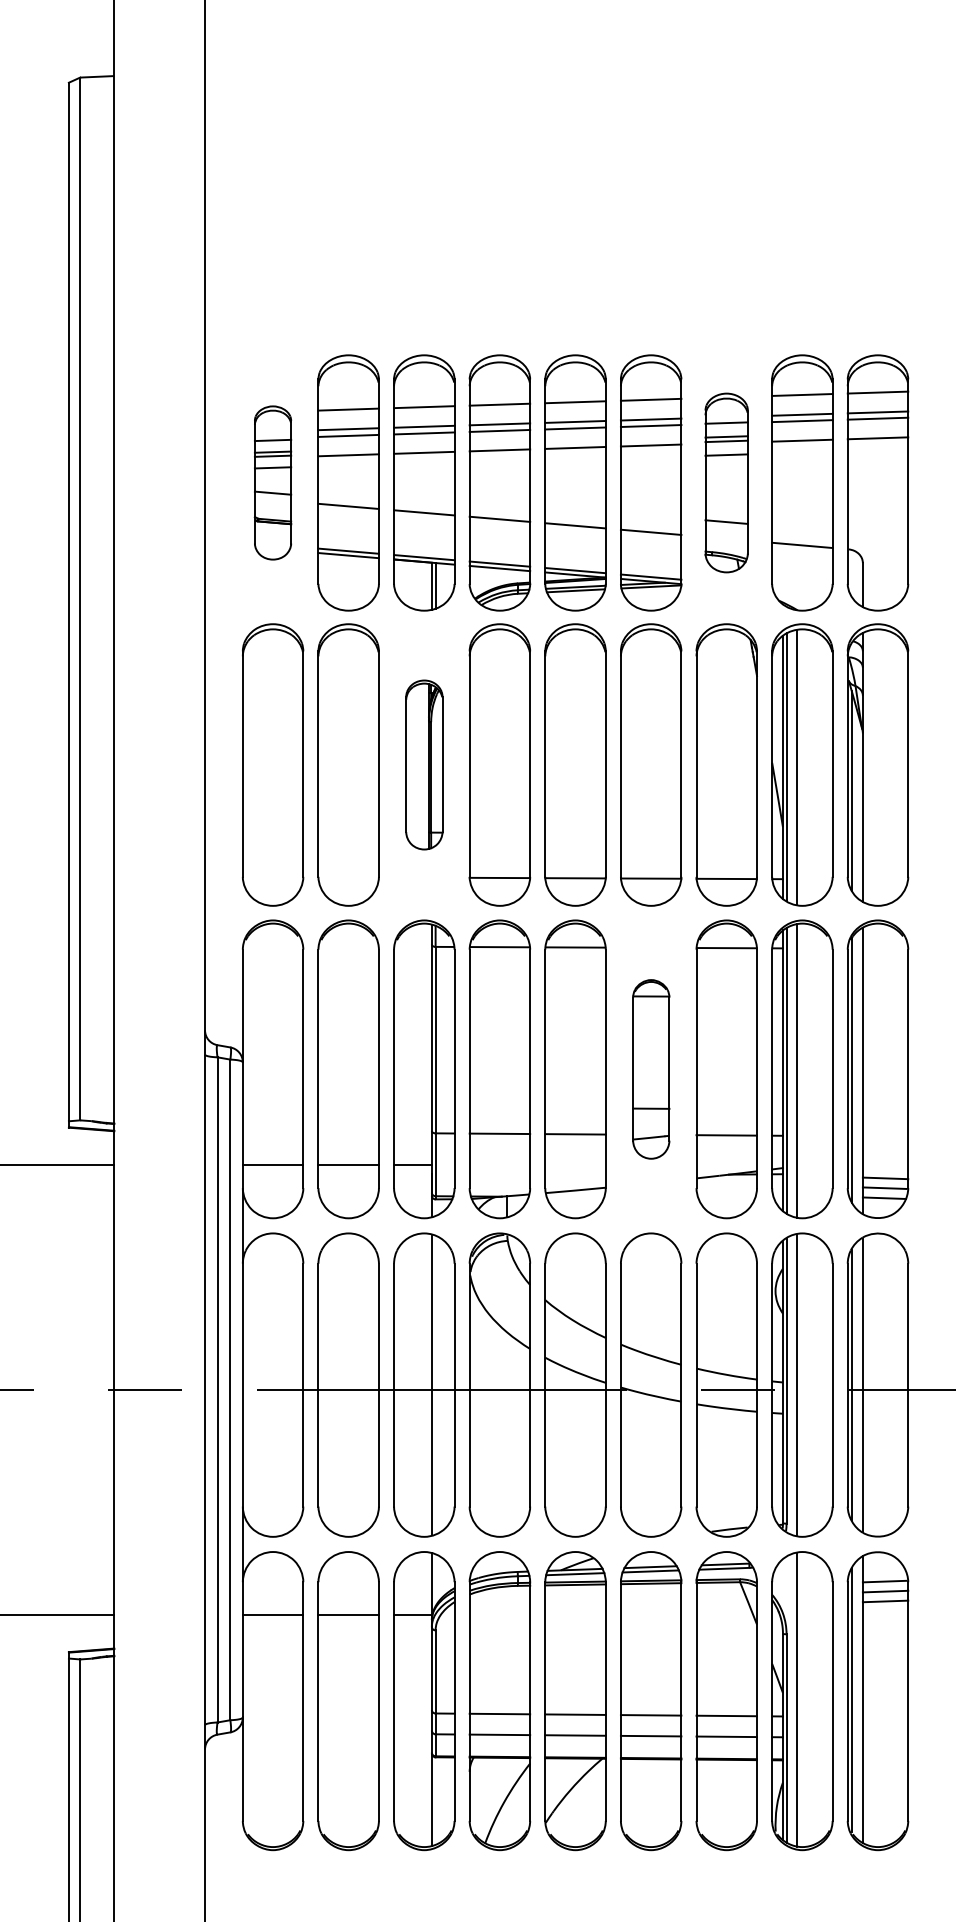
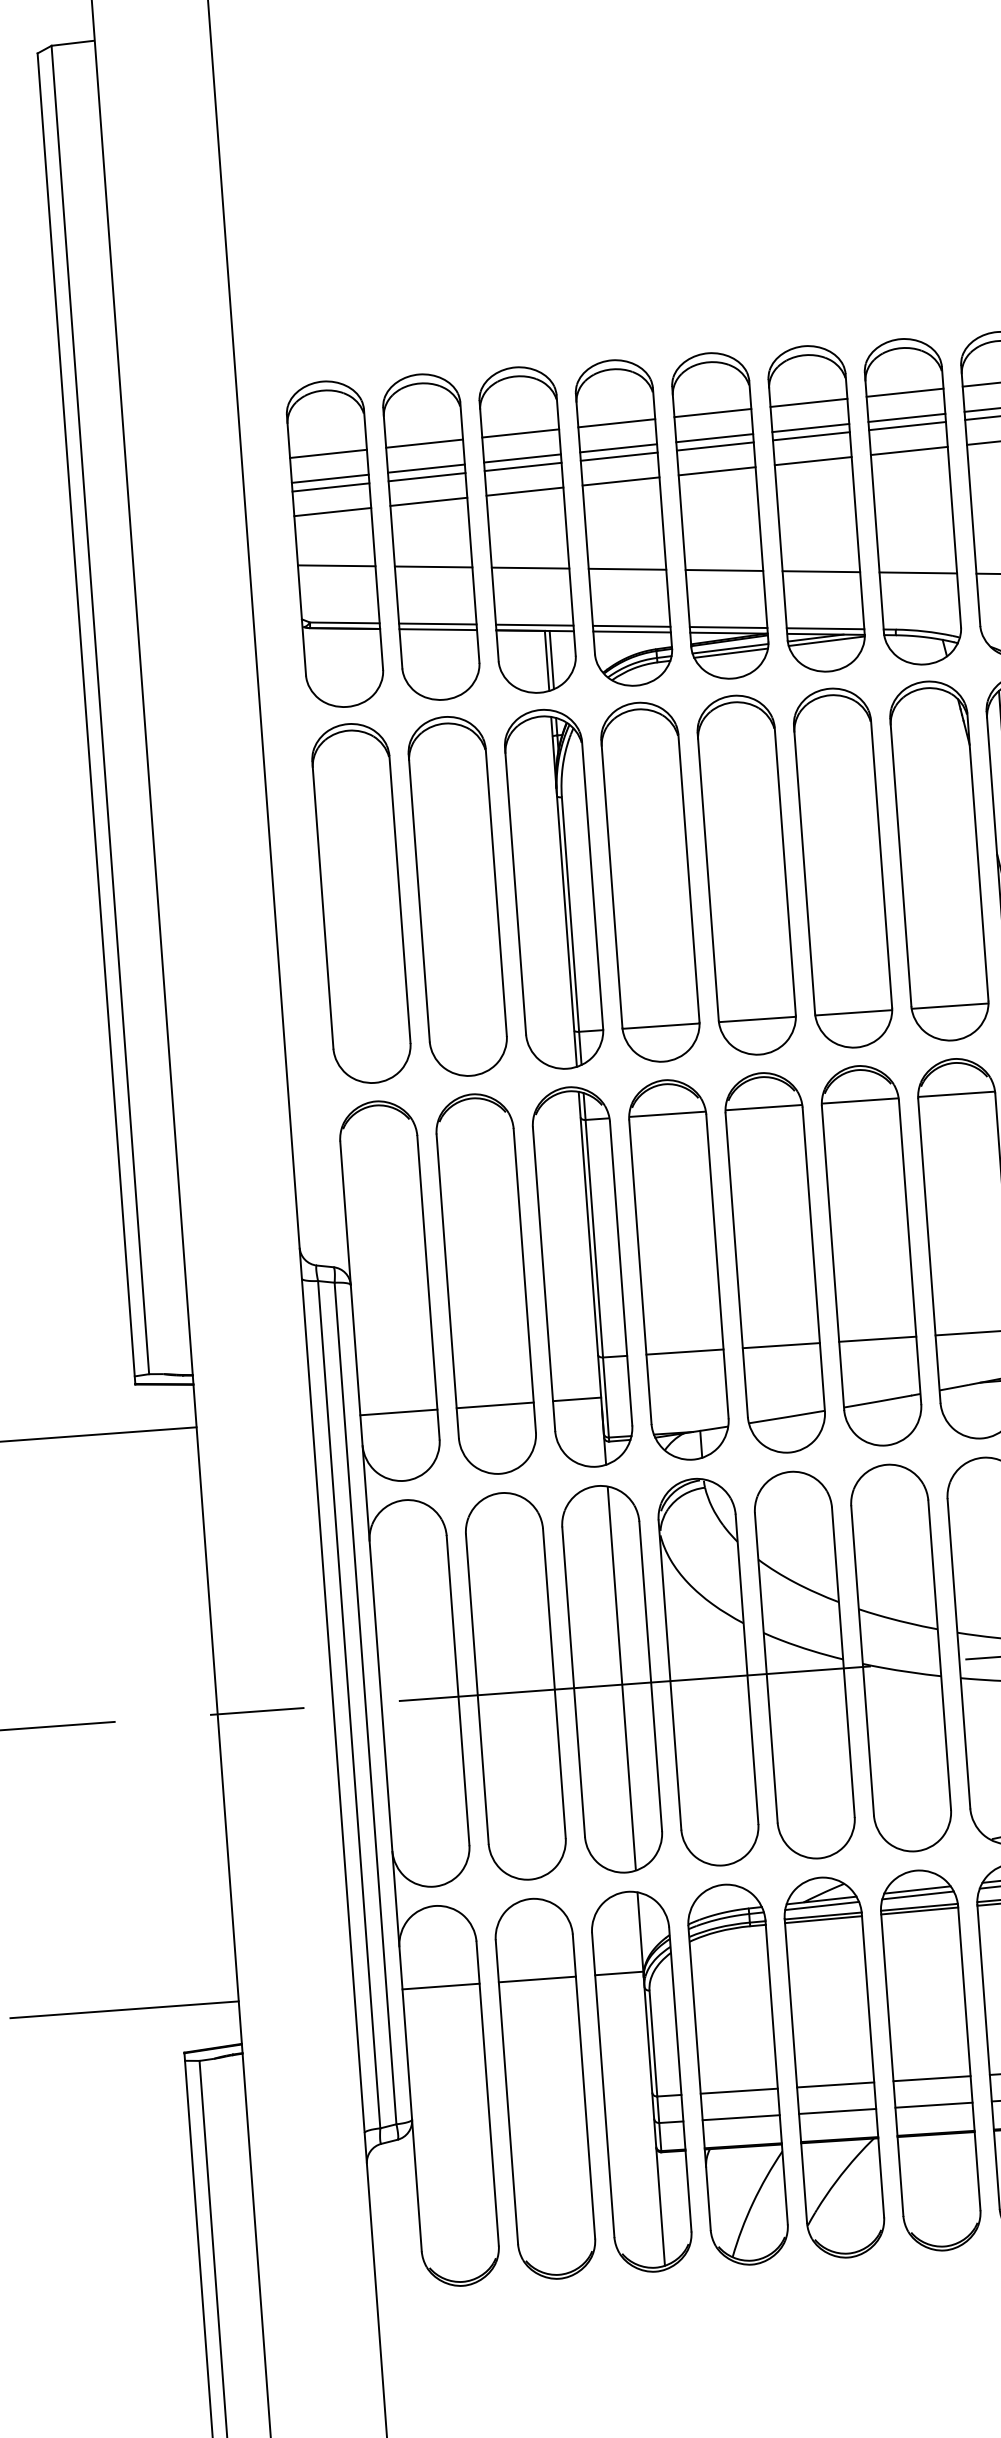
part: (272, 482) -> (334, 543), size x1.67
part: (726, 482) -> (912, 501), size x1.43
part: (424, 764) -> (554, 888), size x1.67
part: (651, 1069) -> (872, 1255), size x1.67

